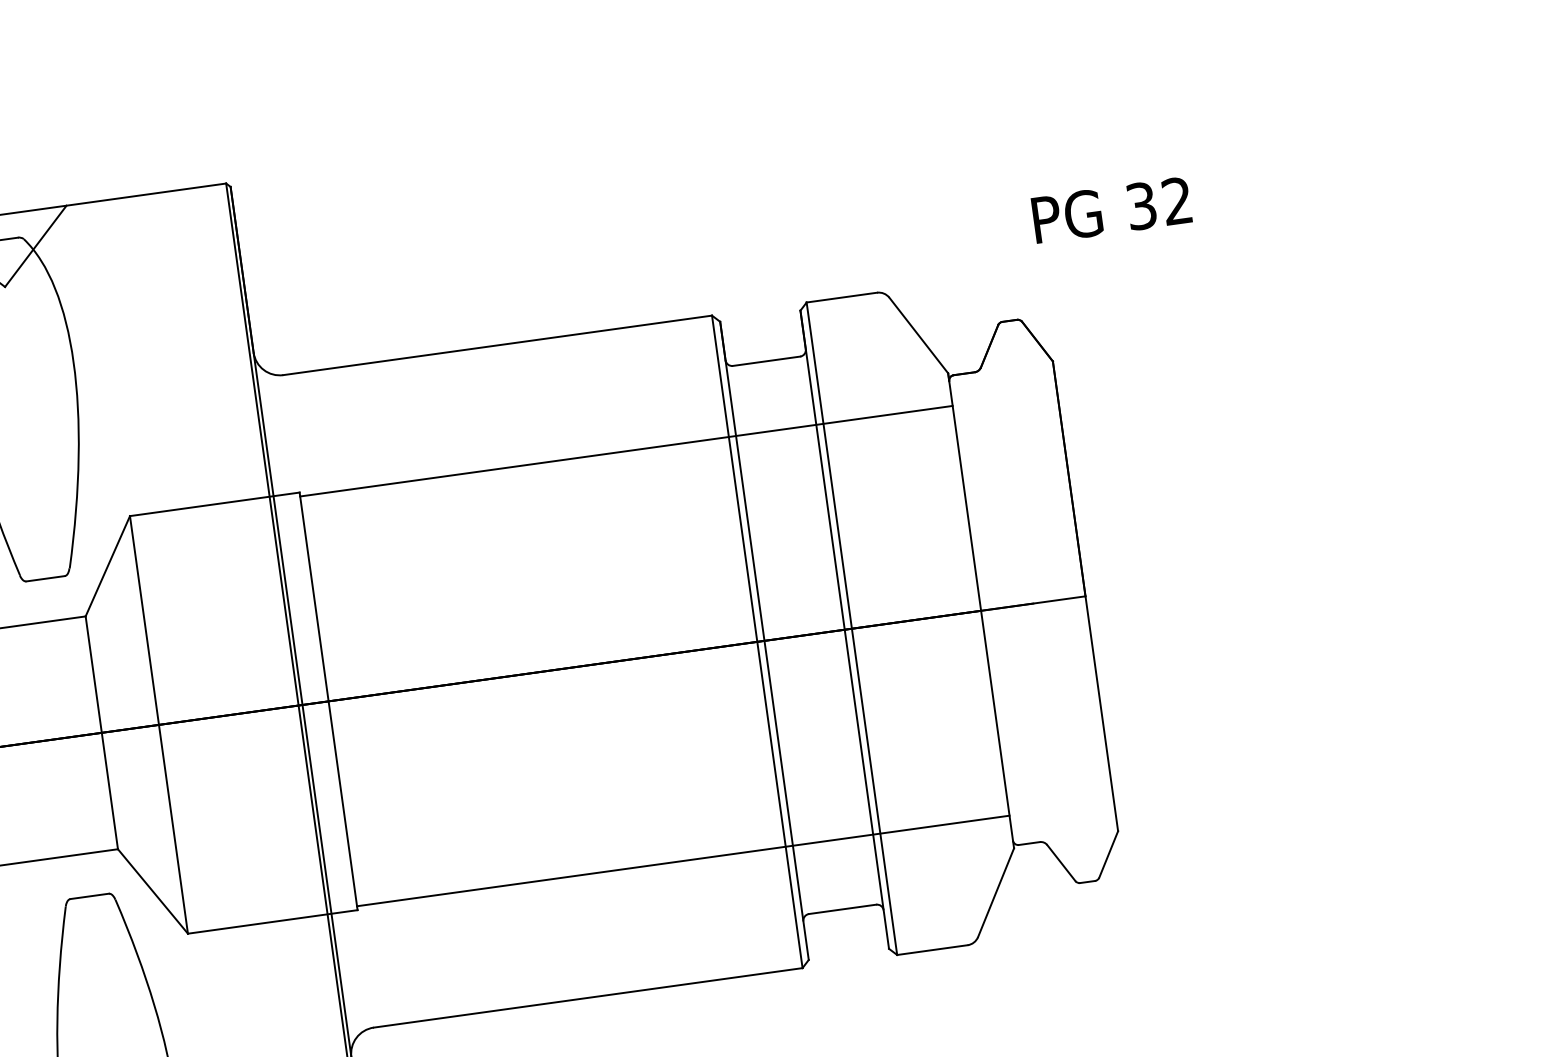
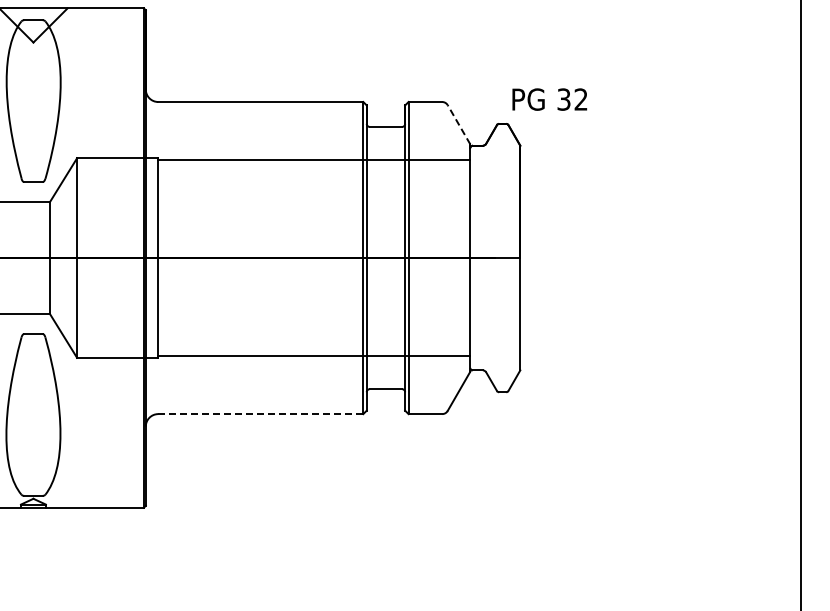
text: (1111, 210) -> (549, 99), moved
line: (919, 334) -> (459, 124), solid -> dashed
line: (587, 998) -> (260, 414), solid -> dashed

